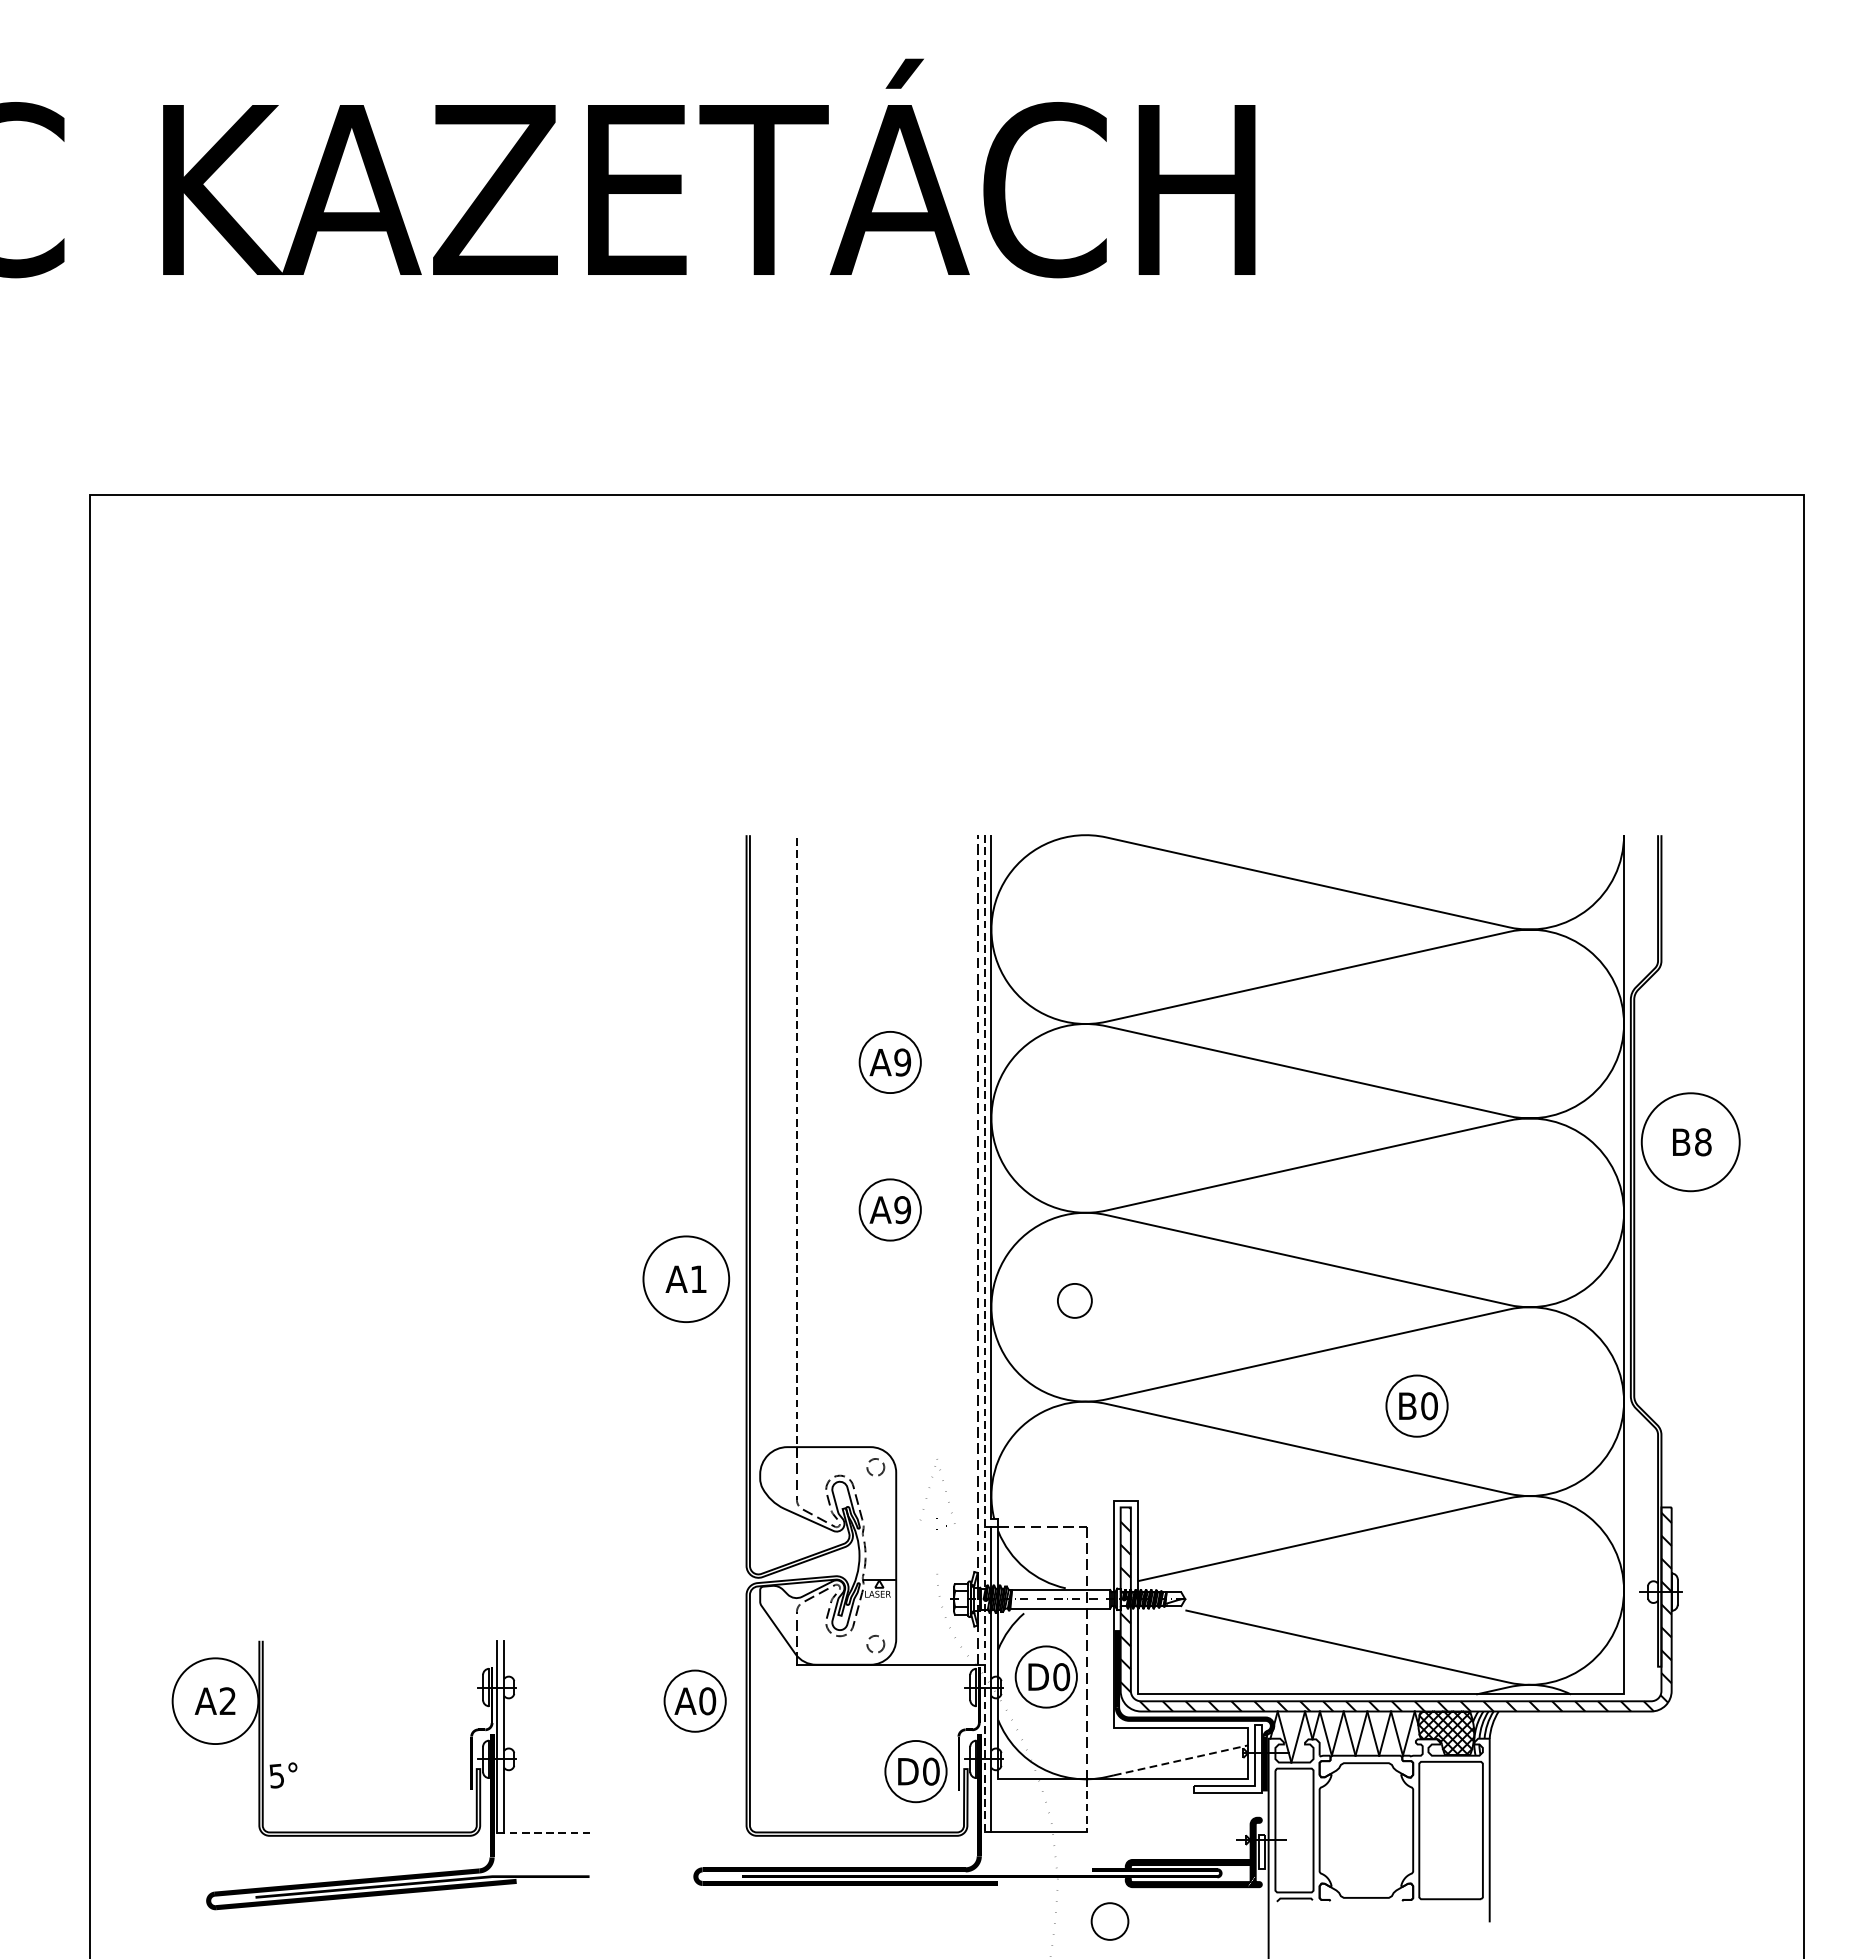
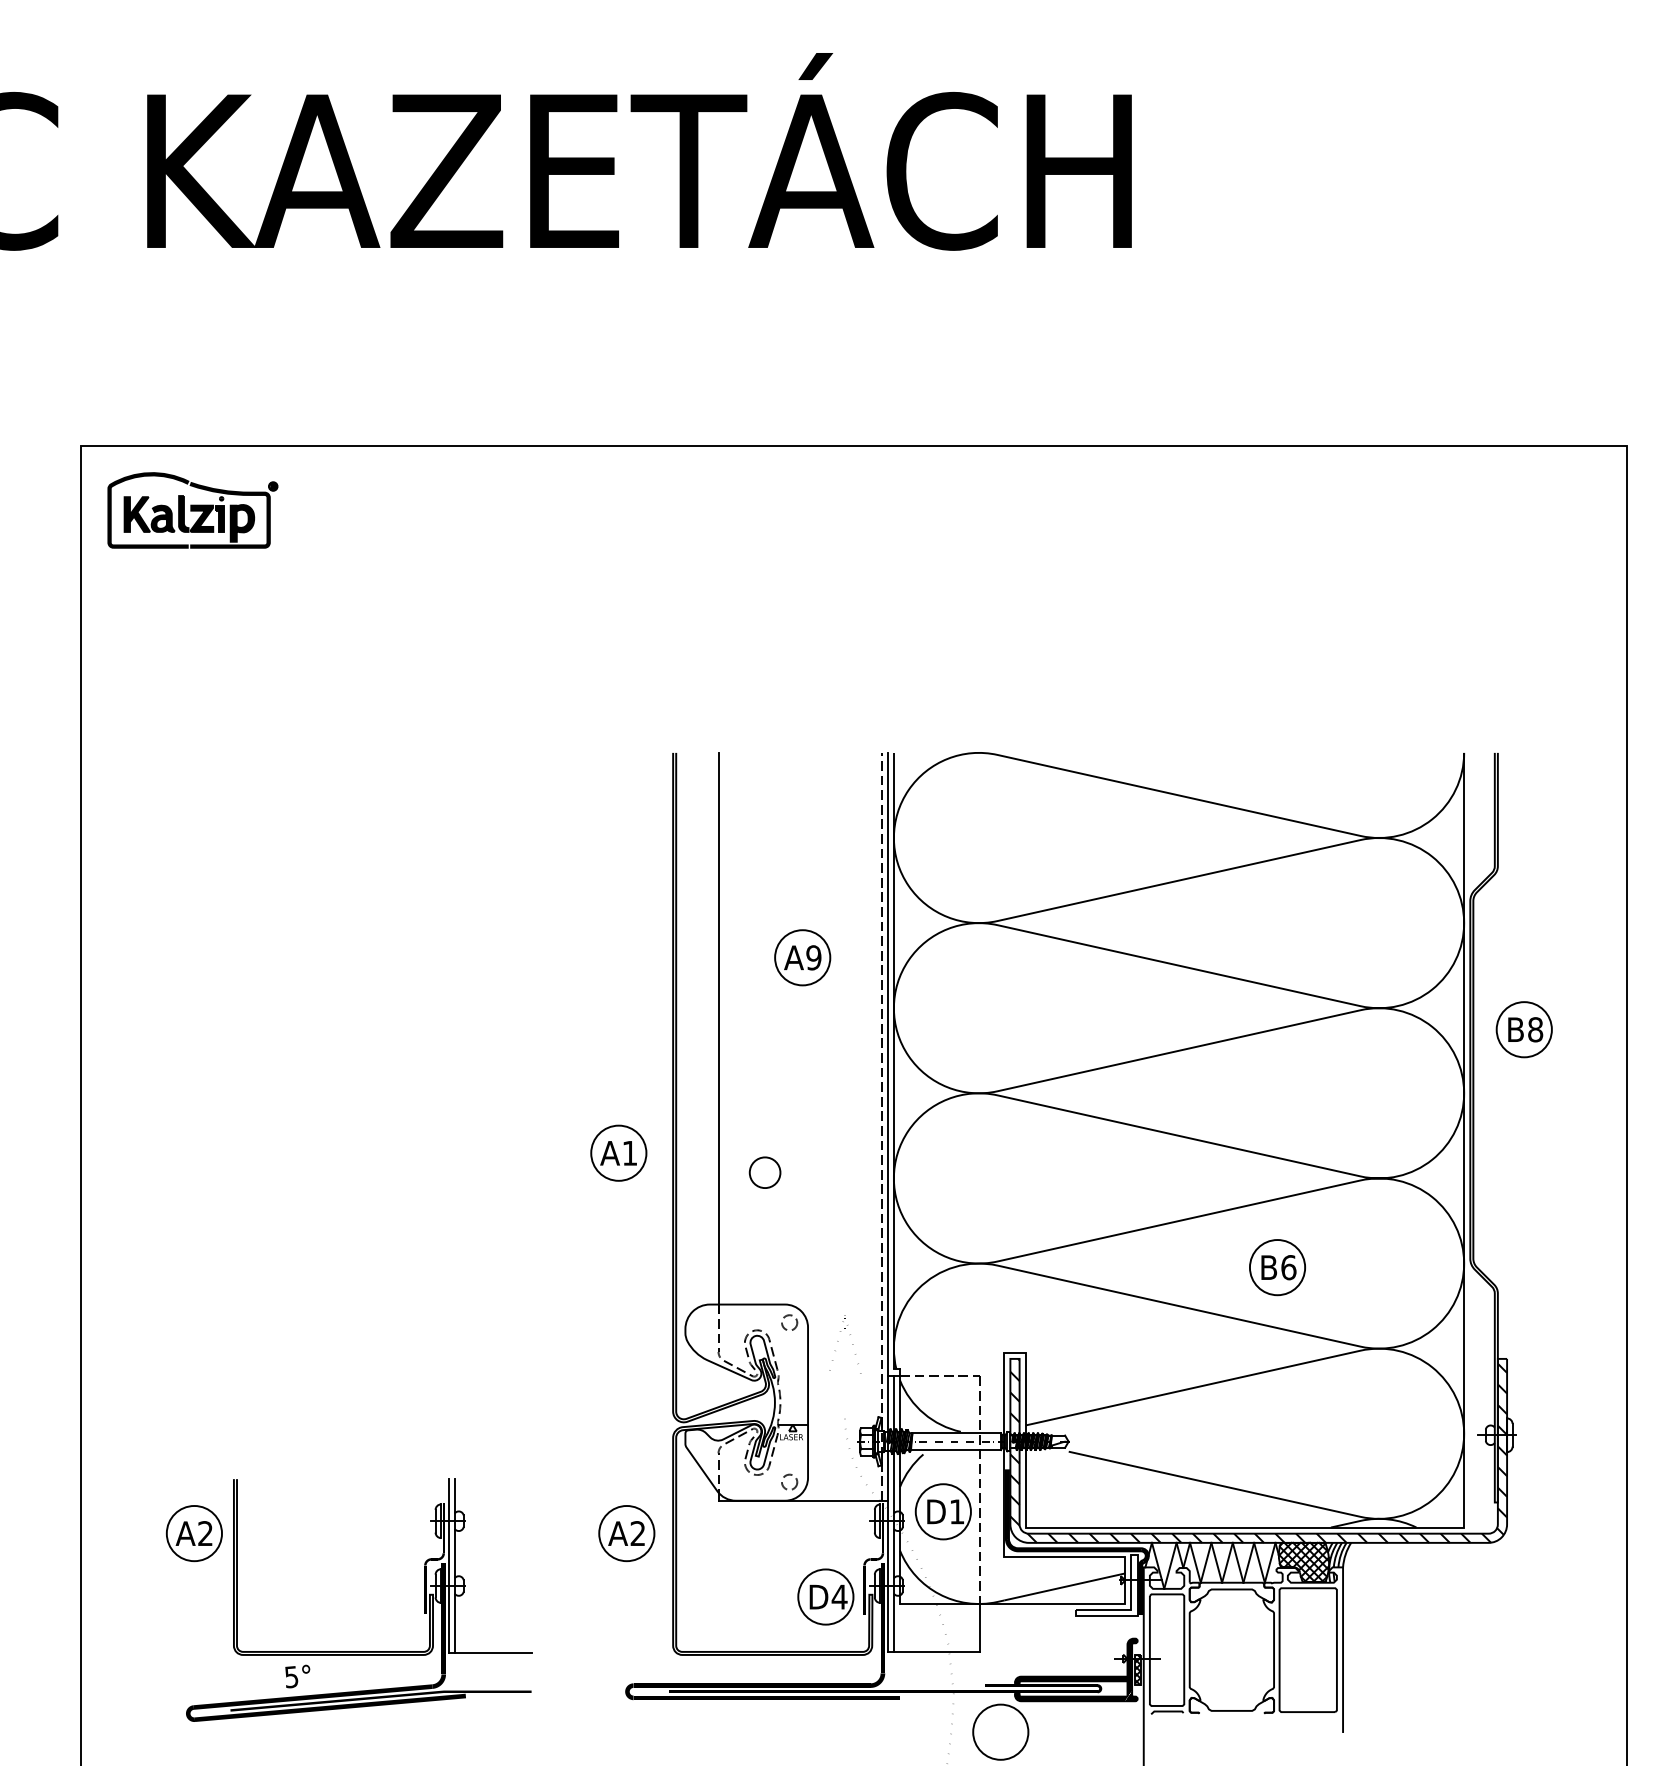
part: (213, 566) -> (192, 510), added
circle: (1689, 1142) -> (1523, 1029), size x0.62
line: (796, 1145) -> (718, 1032), dashed -> solid
part: (890, 1209) -> (802, 1090), removed
circle: (685, 1278) -> (618, 1152), size x0.71
circle: (1074, 1300) -> (764, 1172), moved
line: (984, 1333) -> (887, 1202), dashed -> solid
text: (1429, 1406) -> (1288, 1267), B0 -> B6
text: (1060, 1676) -> (956, 1511), D0 -> D1
circle: (215, 1701) -> (194, 1533), size x0.71
text: (707, 1701) -> (637, 1533), A0 -> A2
line: (1180, 1759) -> (1064, 1586), dashed -> solid
text: (931, 1770) -> (839, 1596), D0 -> D4
text: (283, 1775) -> (297, 1676), moved
line: (1086, 1805) -> (979, 1627), dashed -> solid
line: (543, 1833) -> (490, 1652), dashed -> solid
hatch: (1261, 1851) -> (1137, 1669), added
circle: (1109, 1920) -> (1000, 1731), size x1.67

